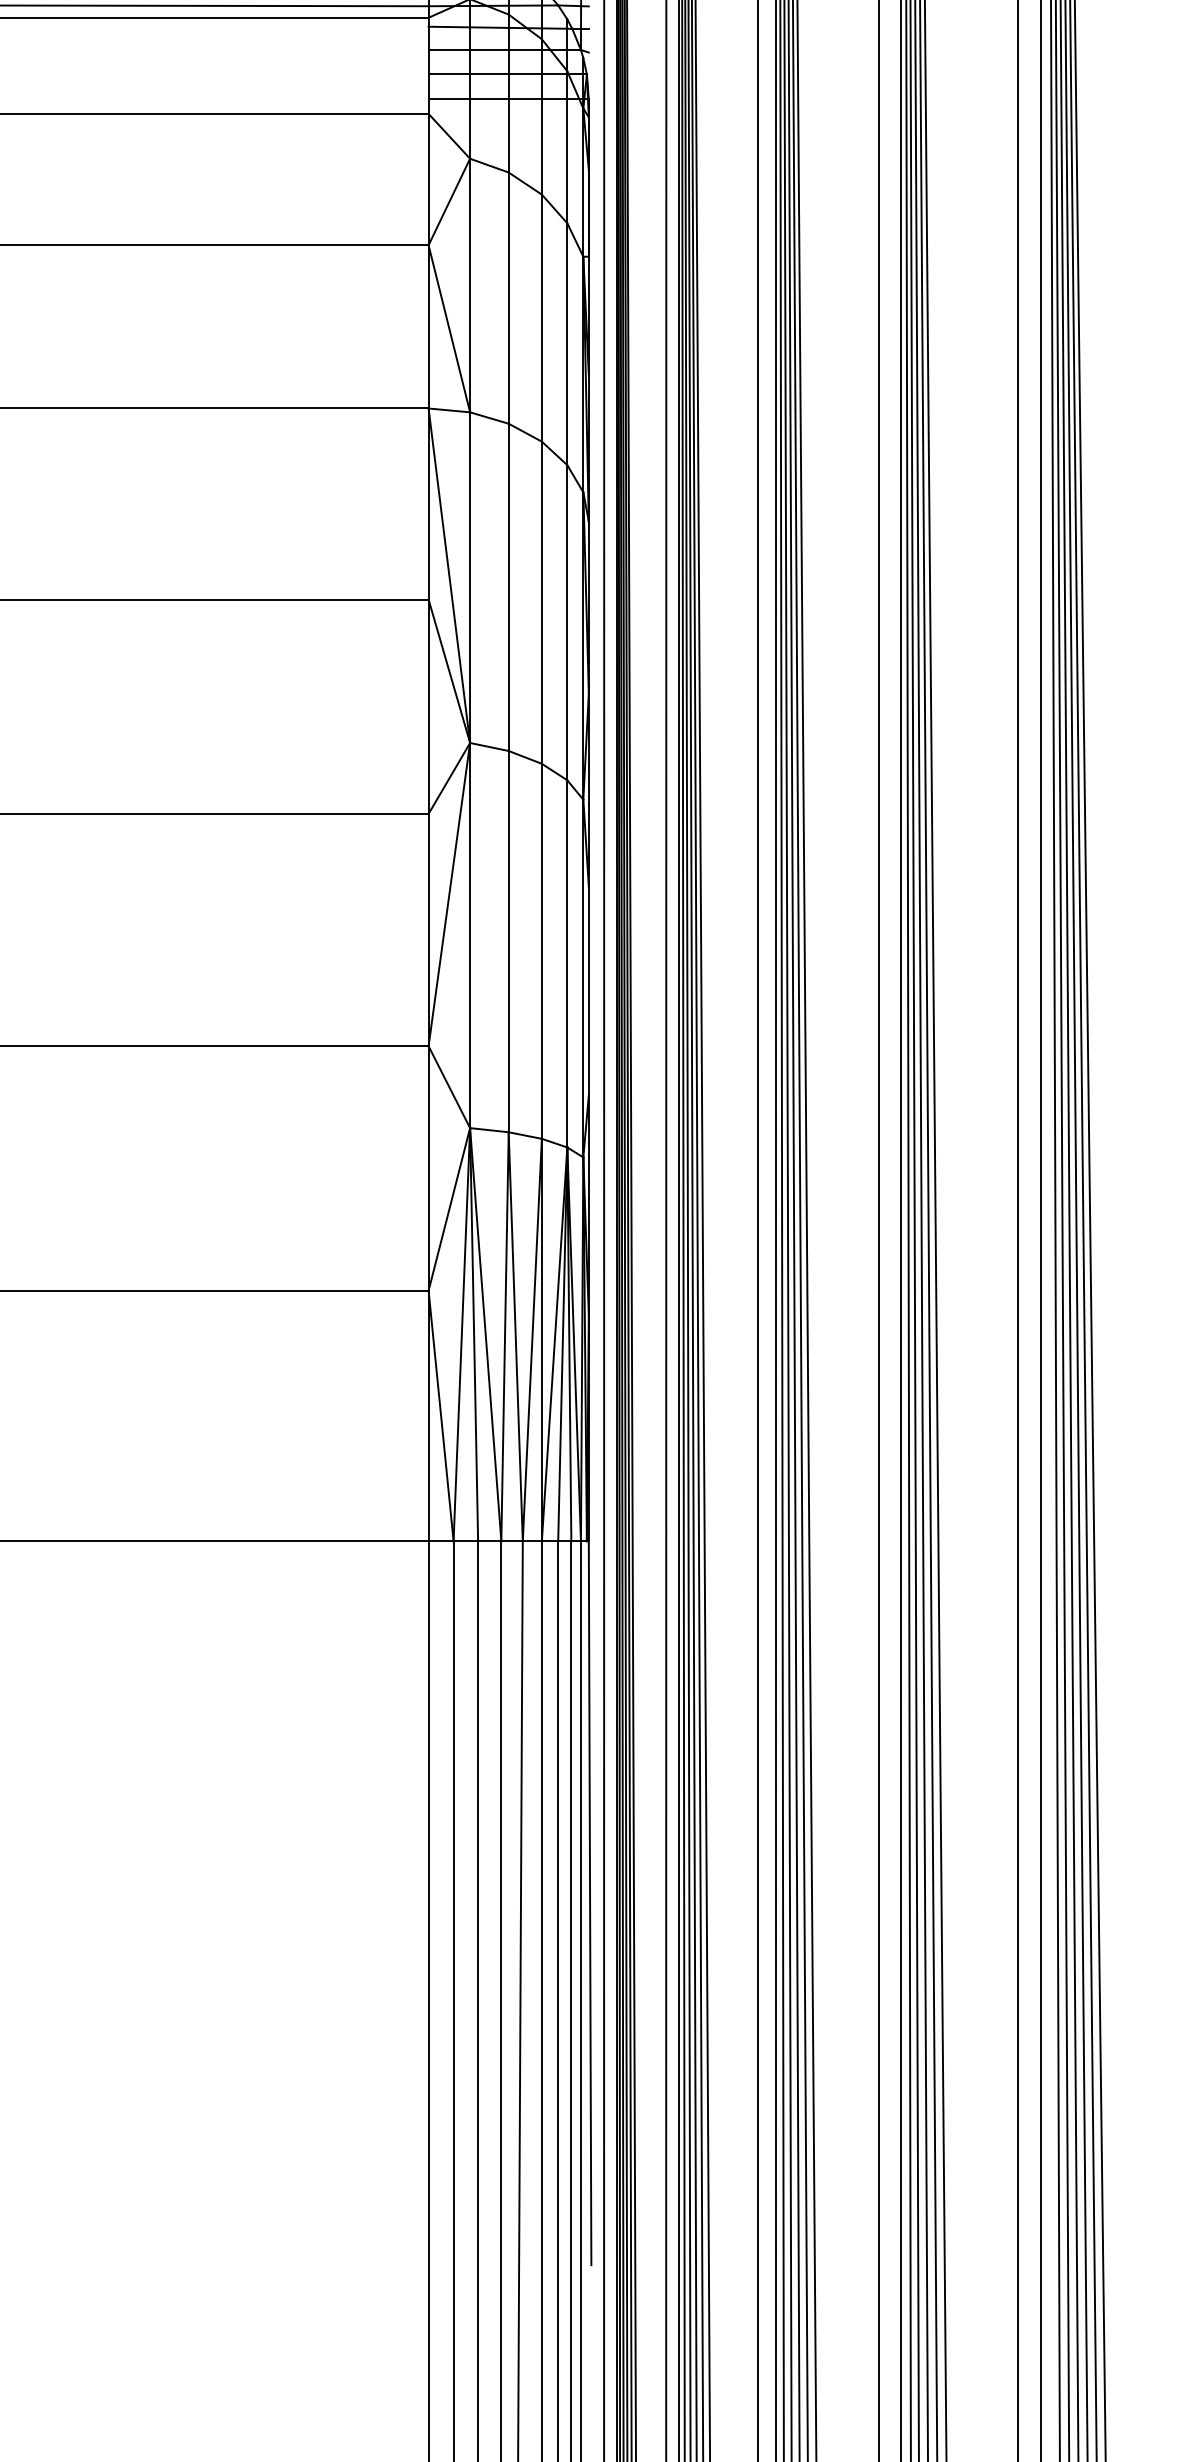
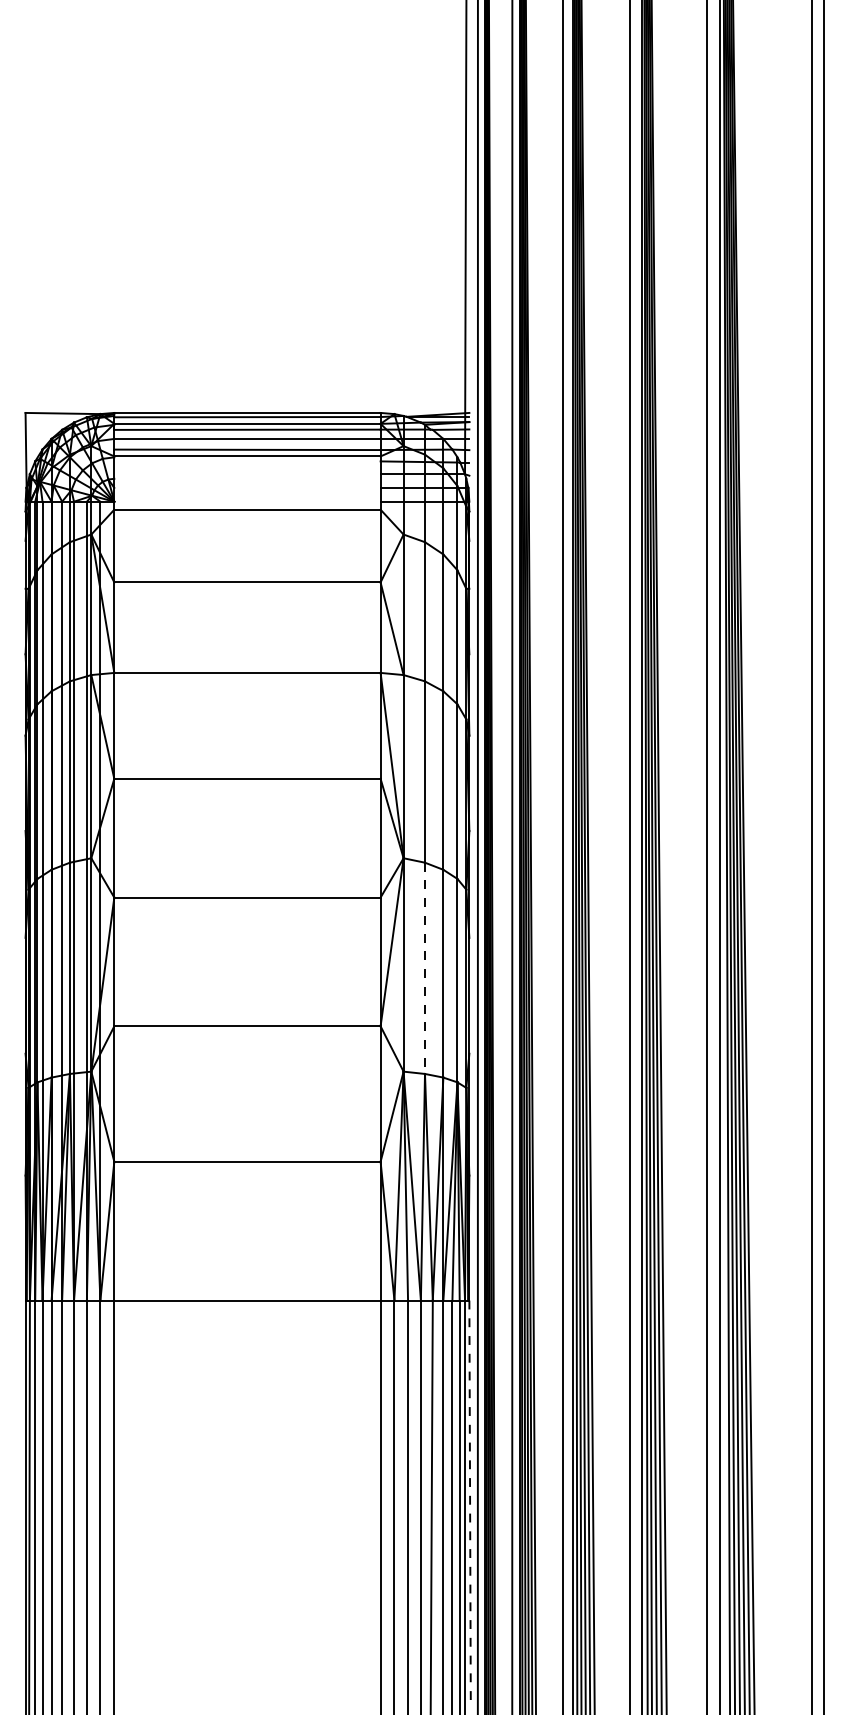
line: (507, 941) -> (424, 968), solid -> dashed
line: (590, 1903) -> (470, 1501), solid -> dashed

